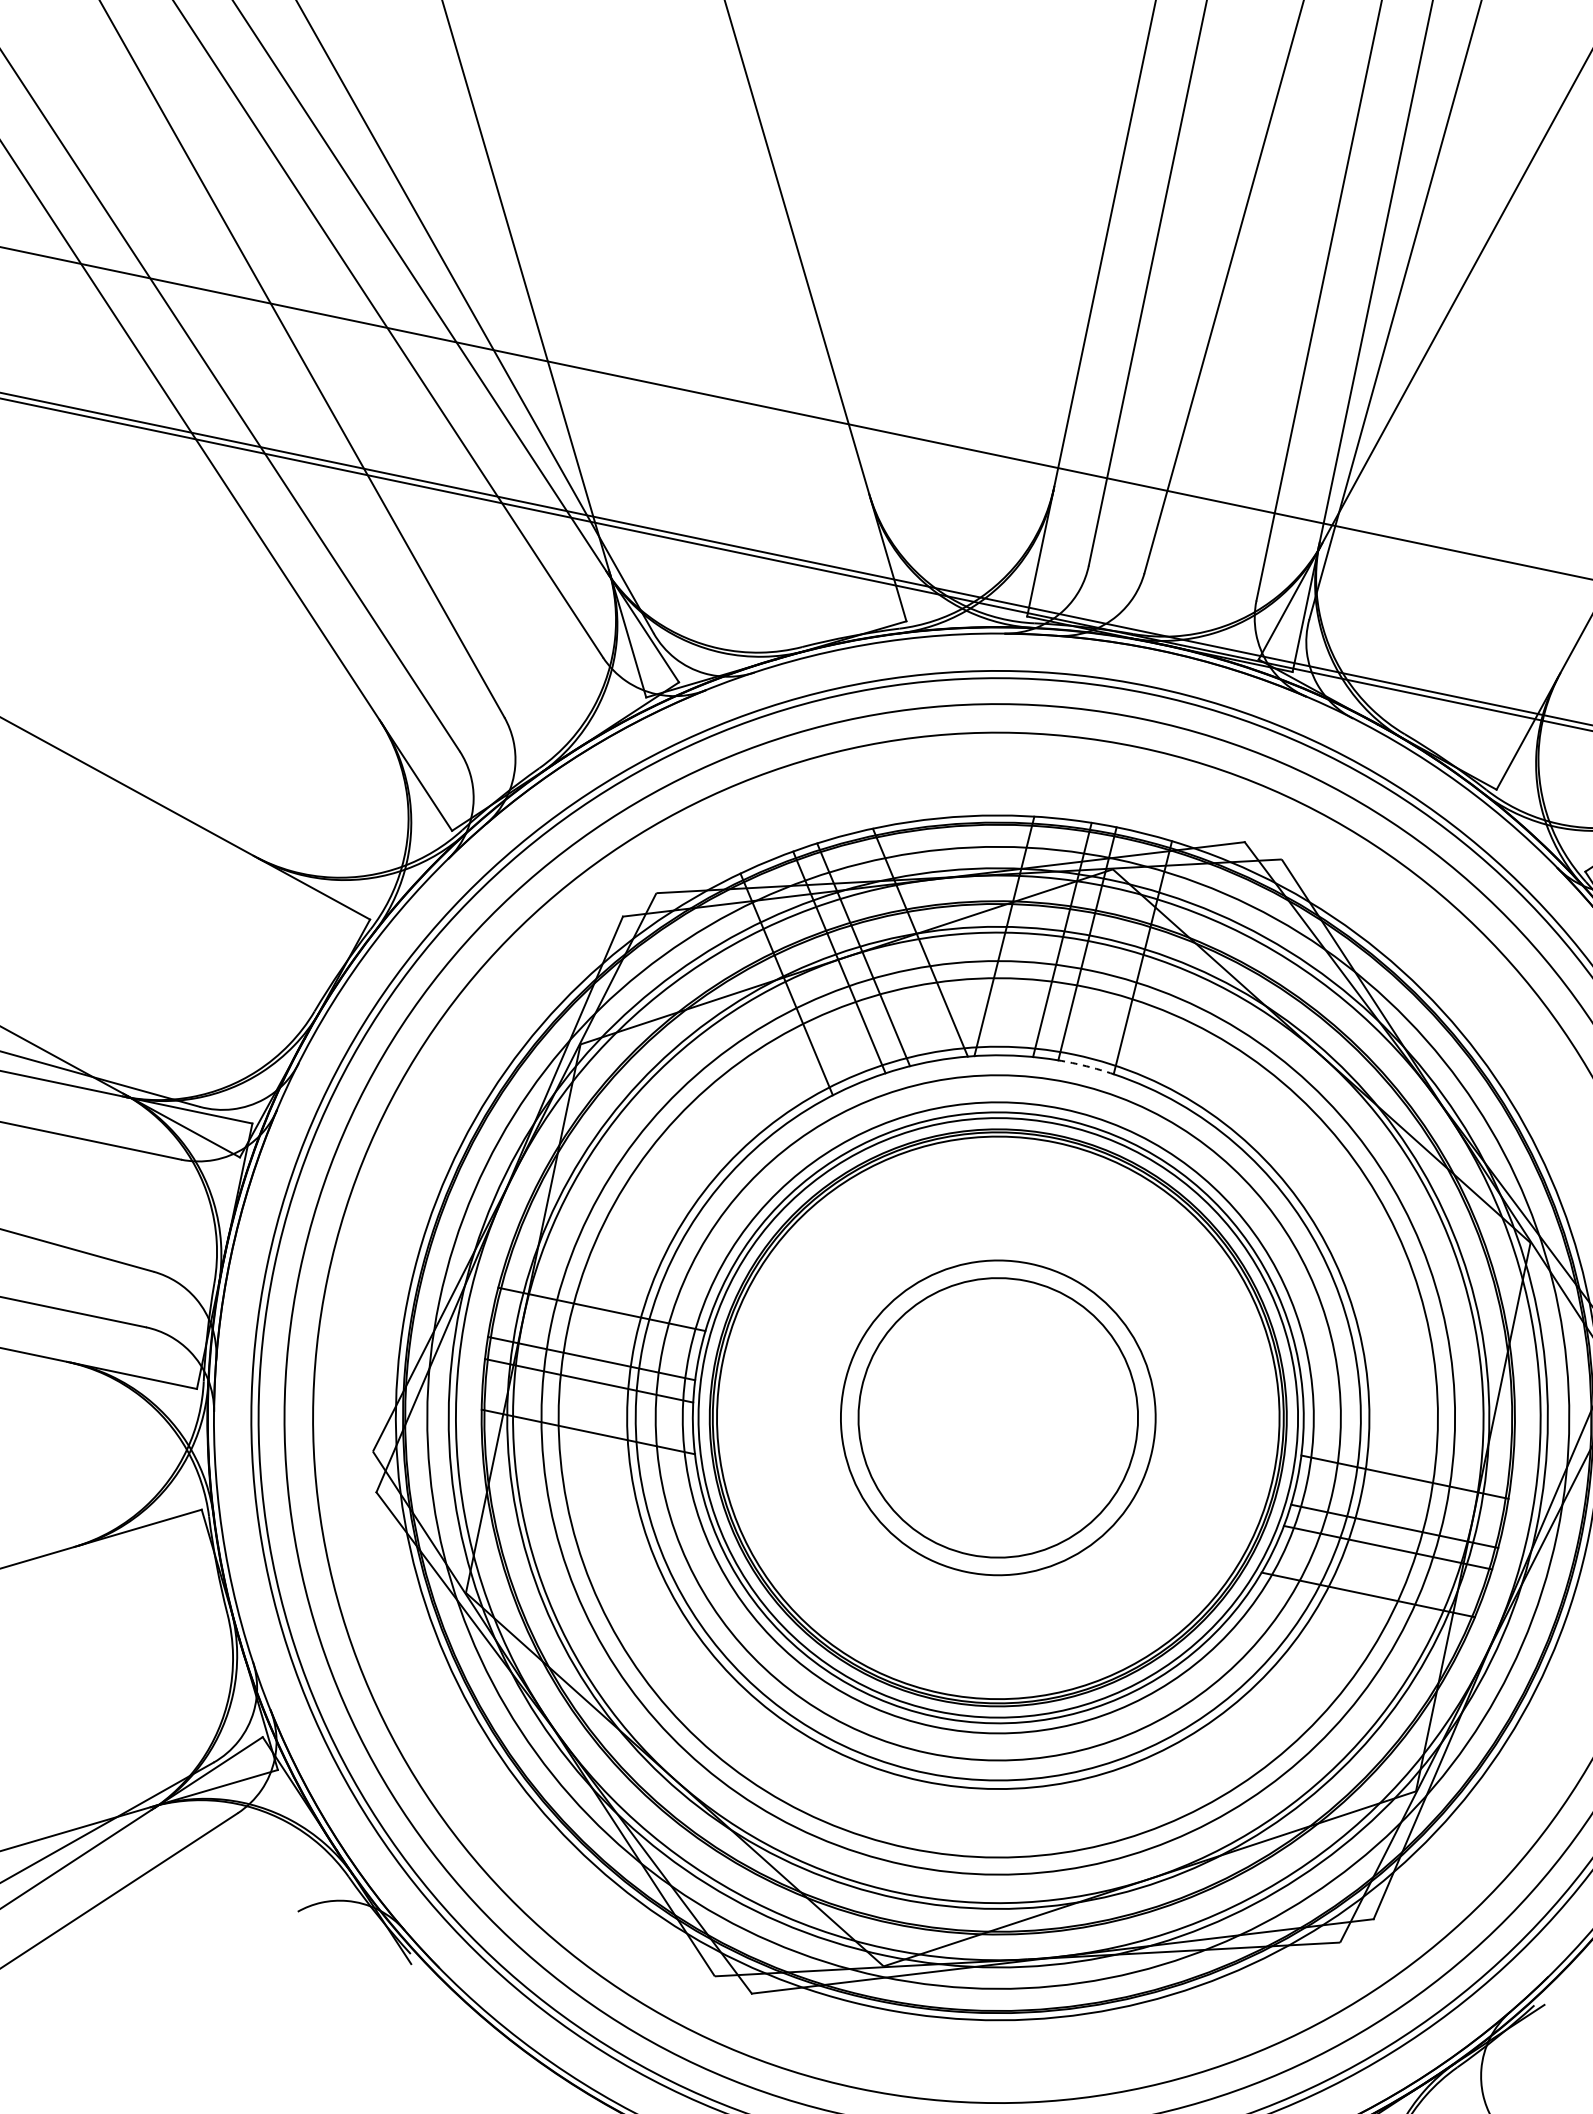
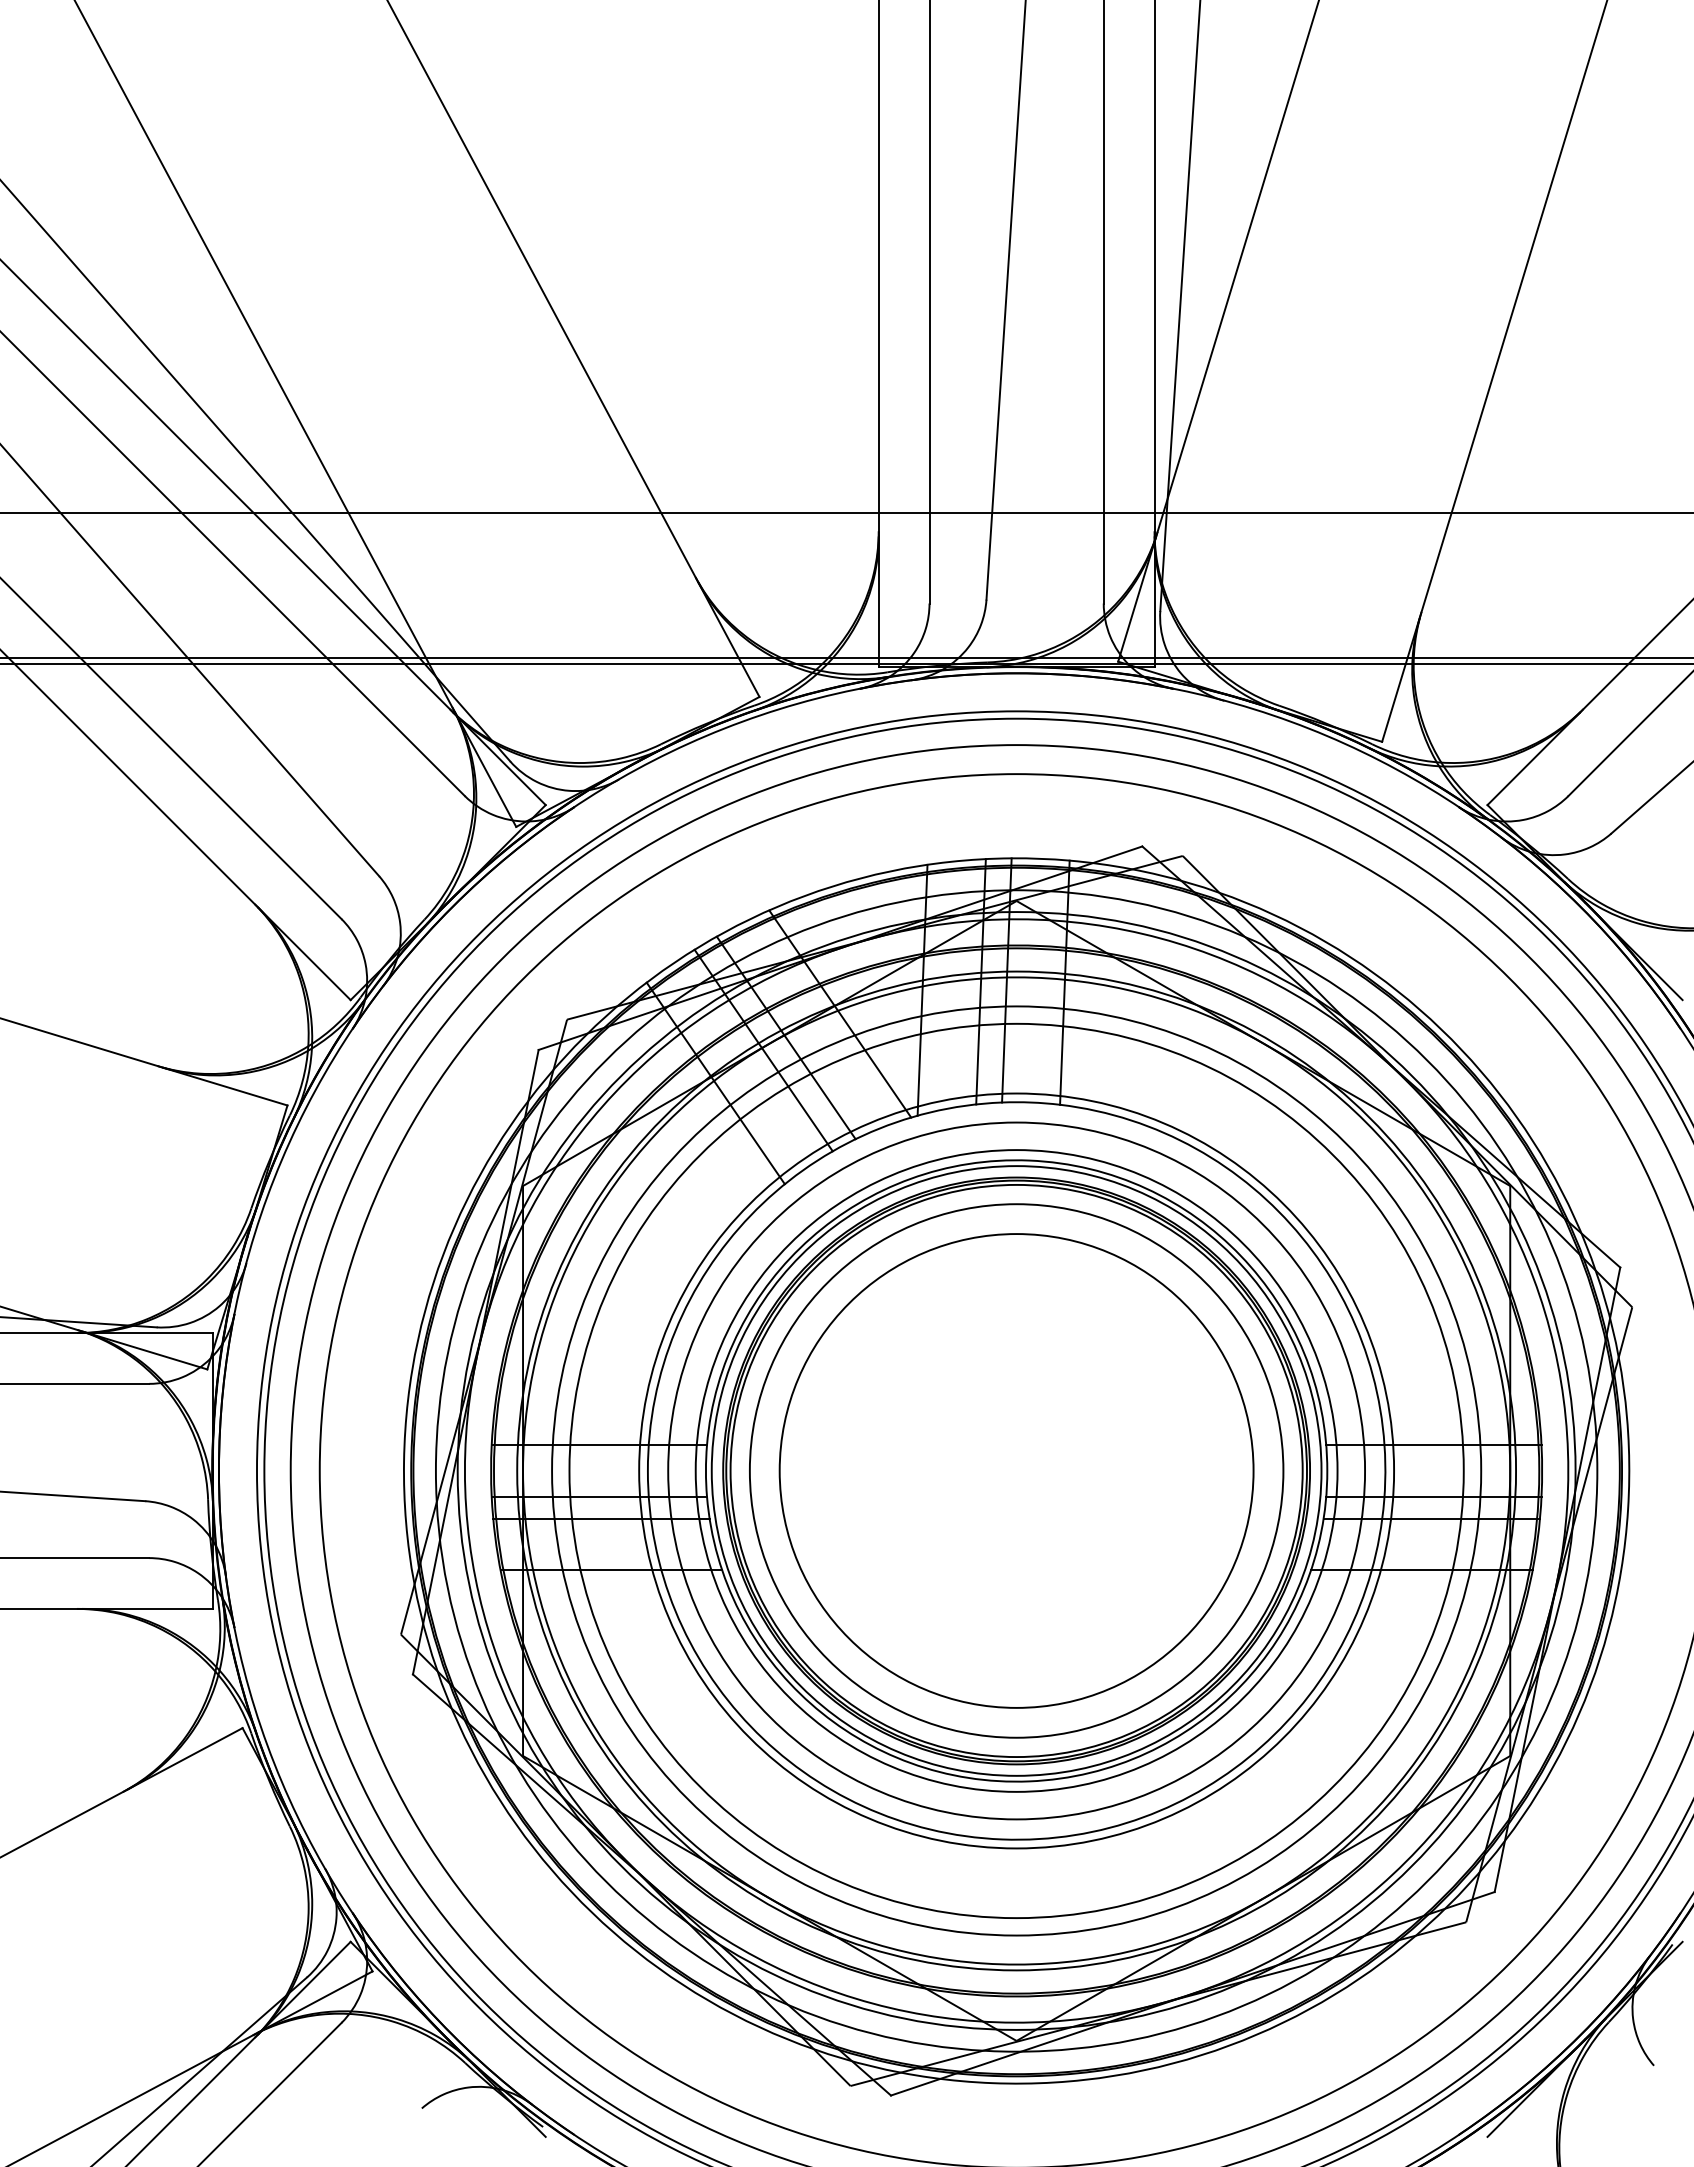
arc: (1086, 1066) -> (1031, 1102), dashed -> solid
circle: (998, 1417) -> (1016, 1470), size x1.67
circle: (998, 1417) -> (1016, 1470), size x1.67

